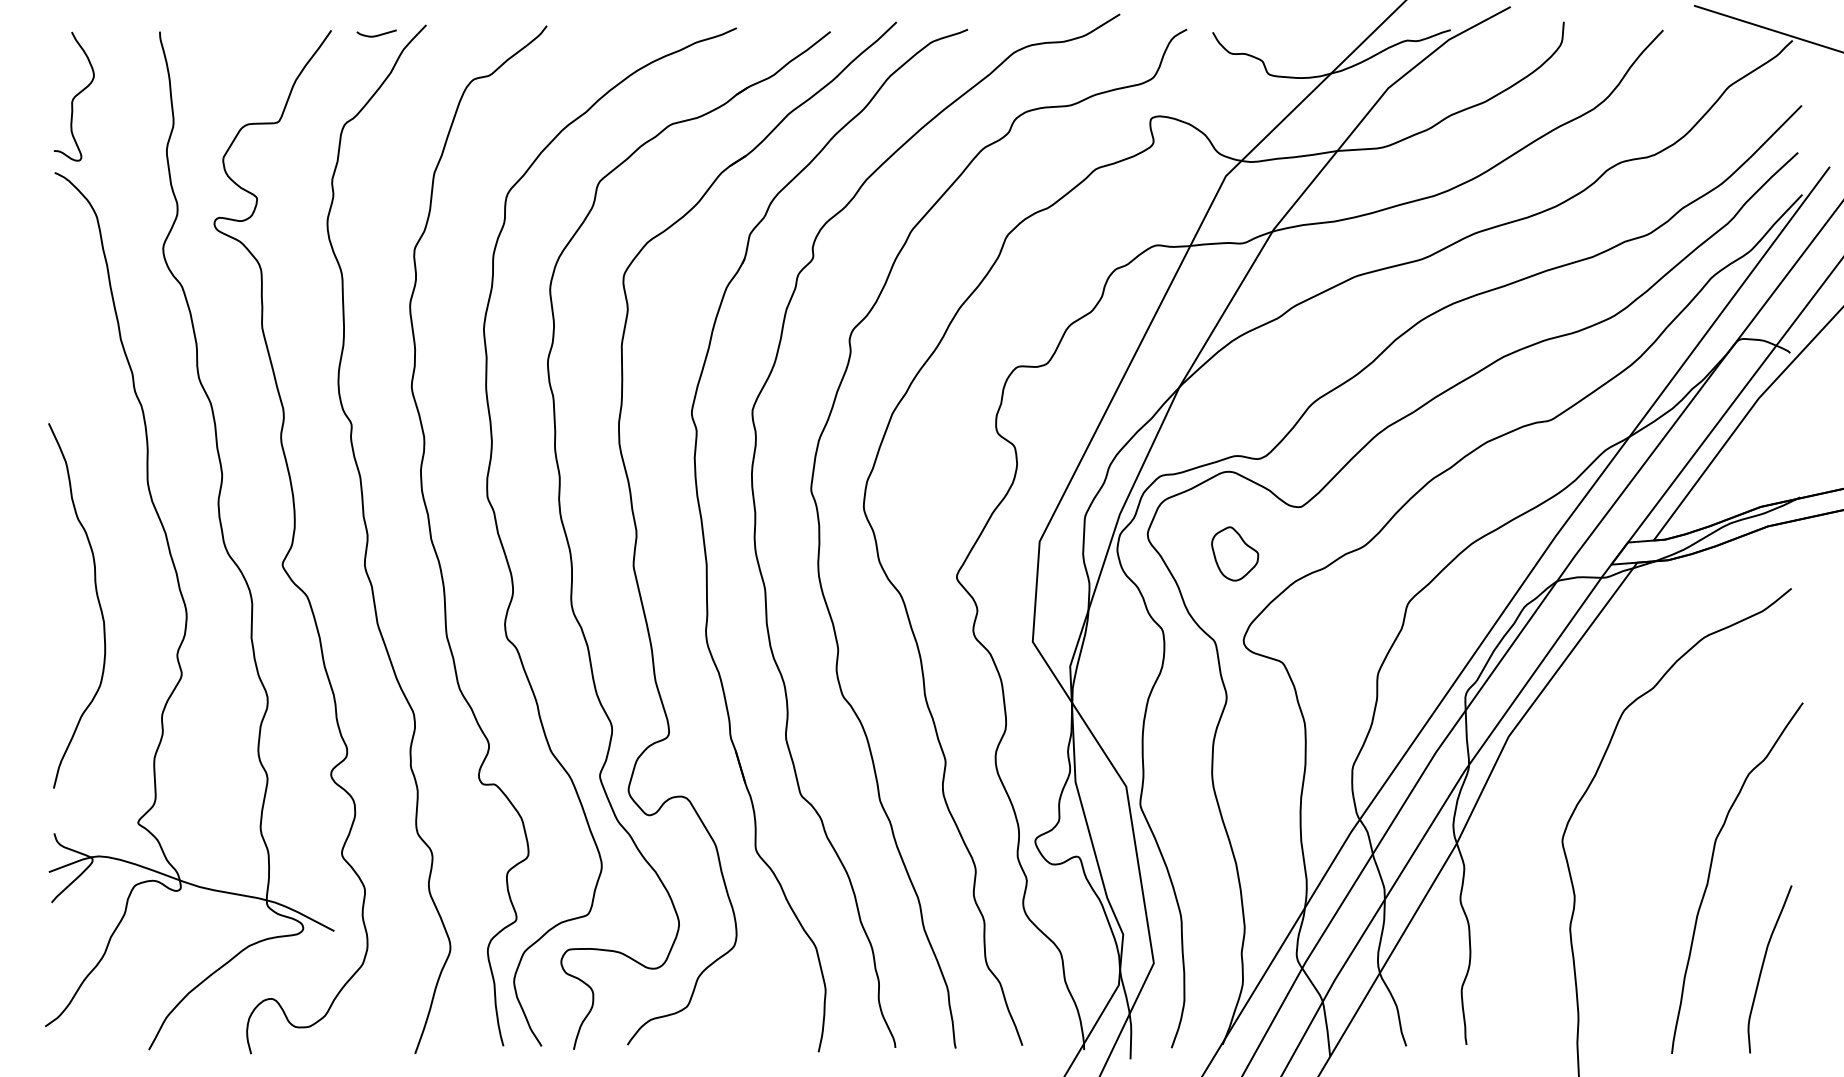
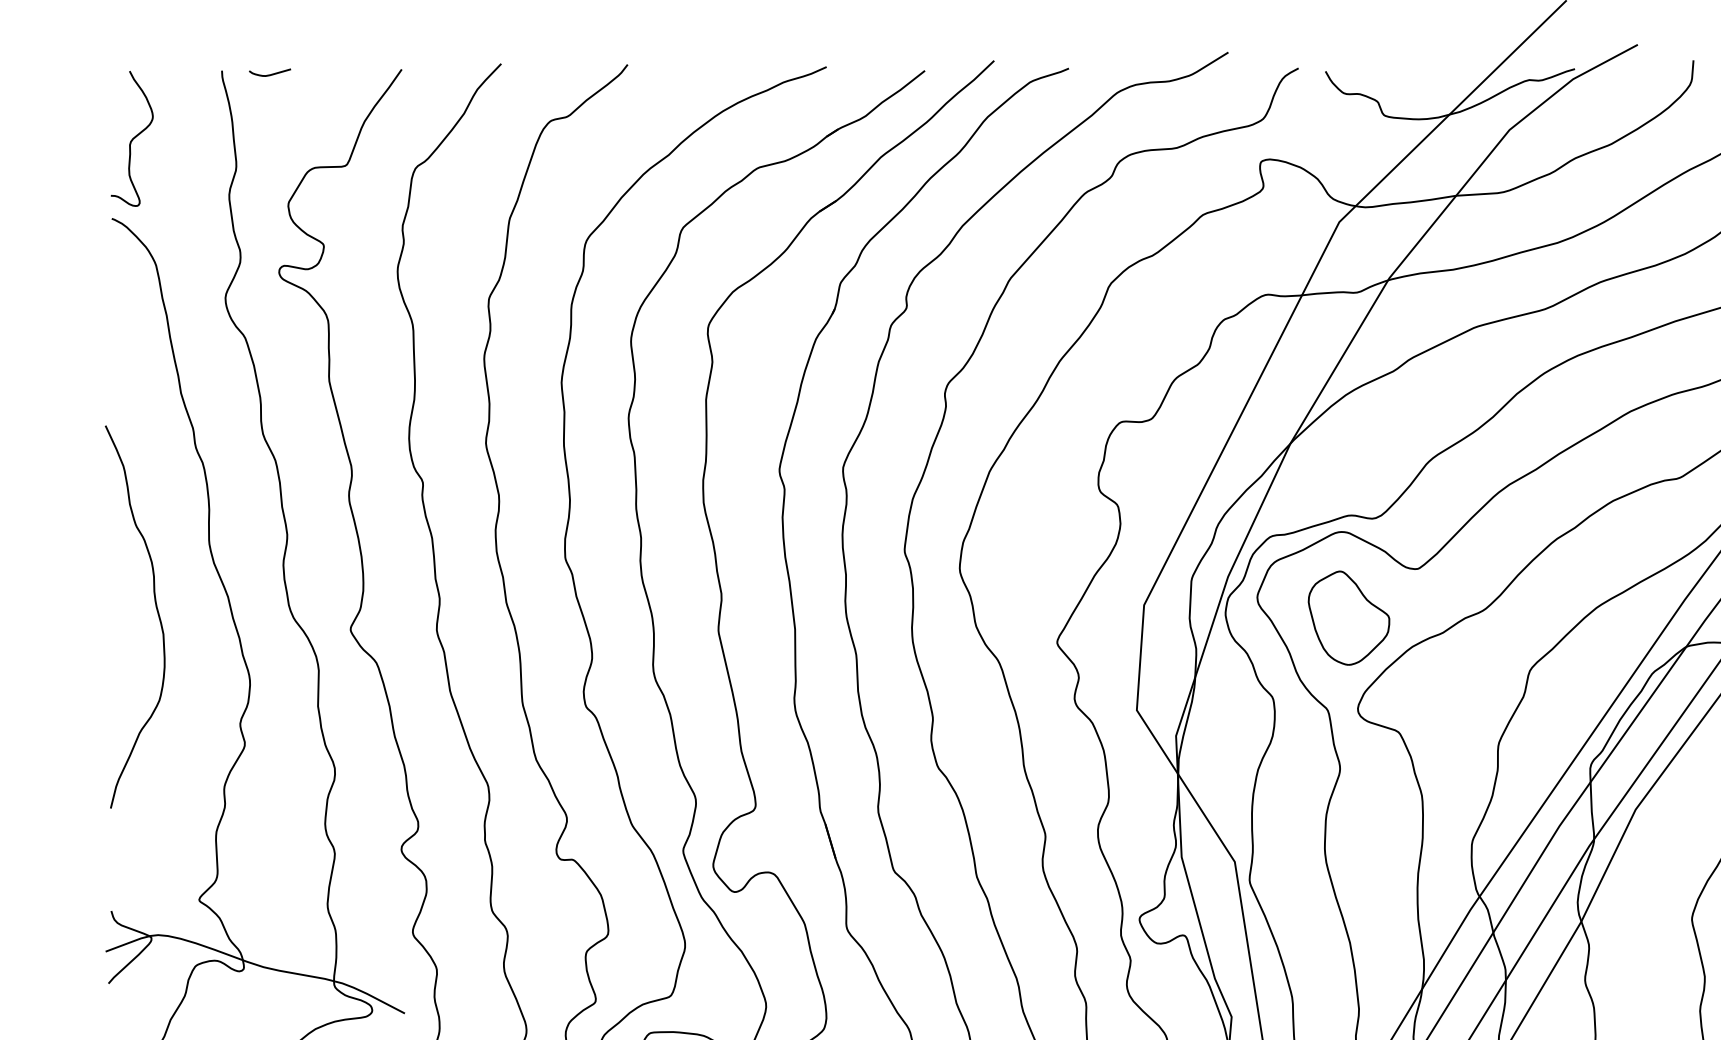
curve: (377, 34) -> (270, 73), moved
part: (1234, 553) -> (1348, 617), size x1.67
curve: (97, 600) -> (156, 611), moved

